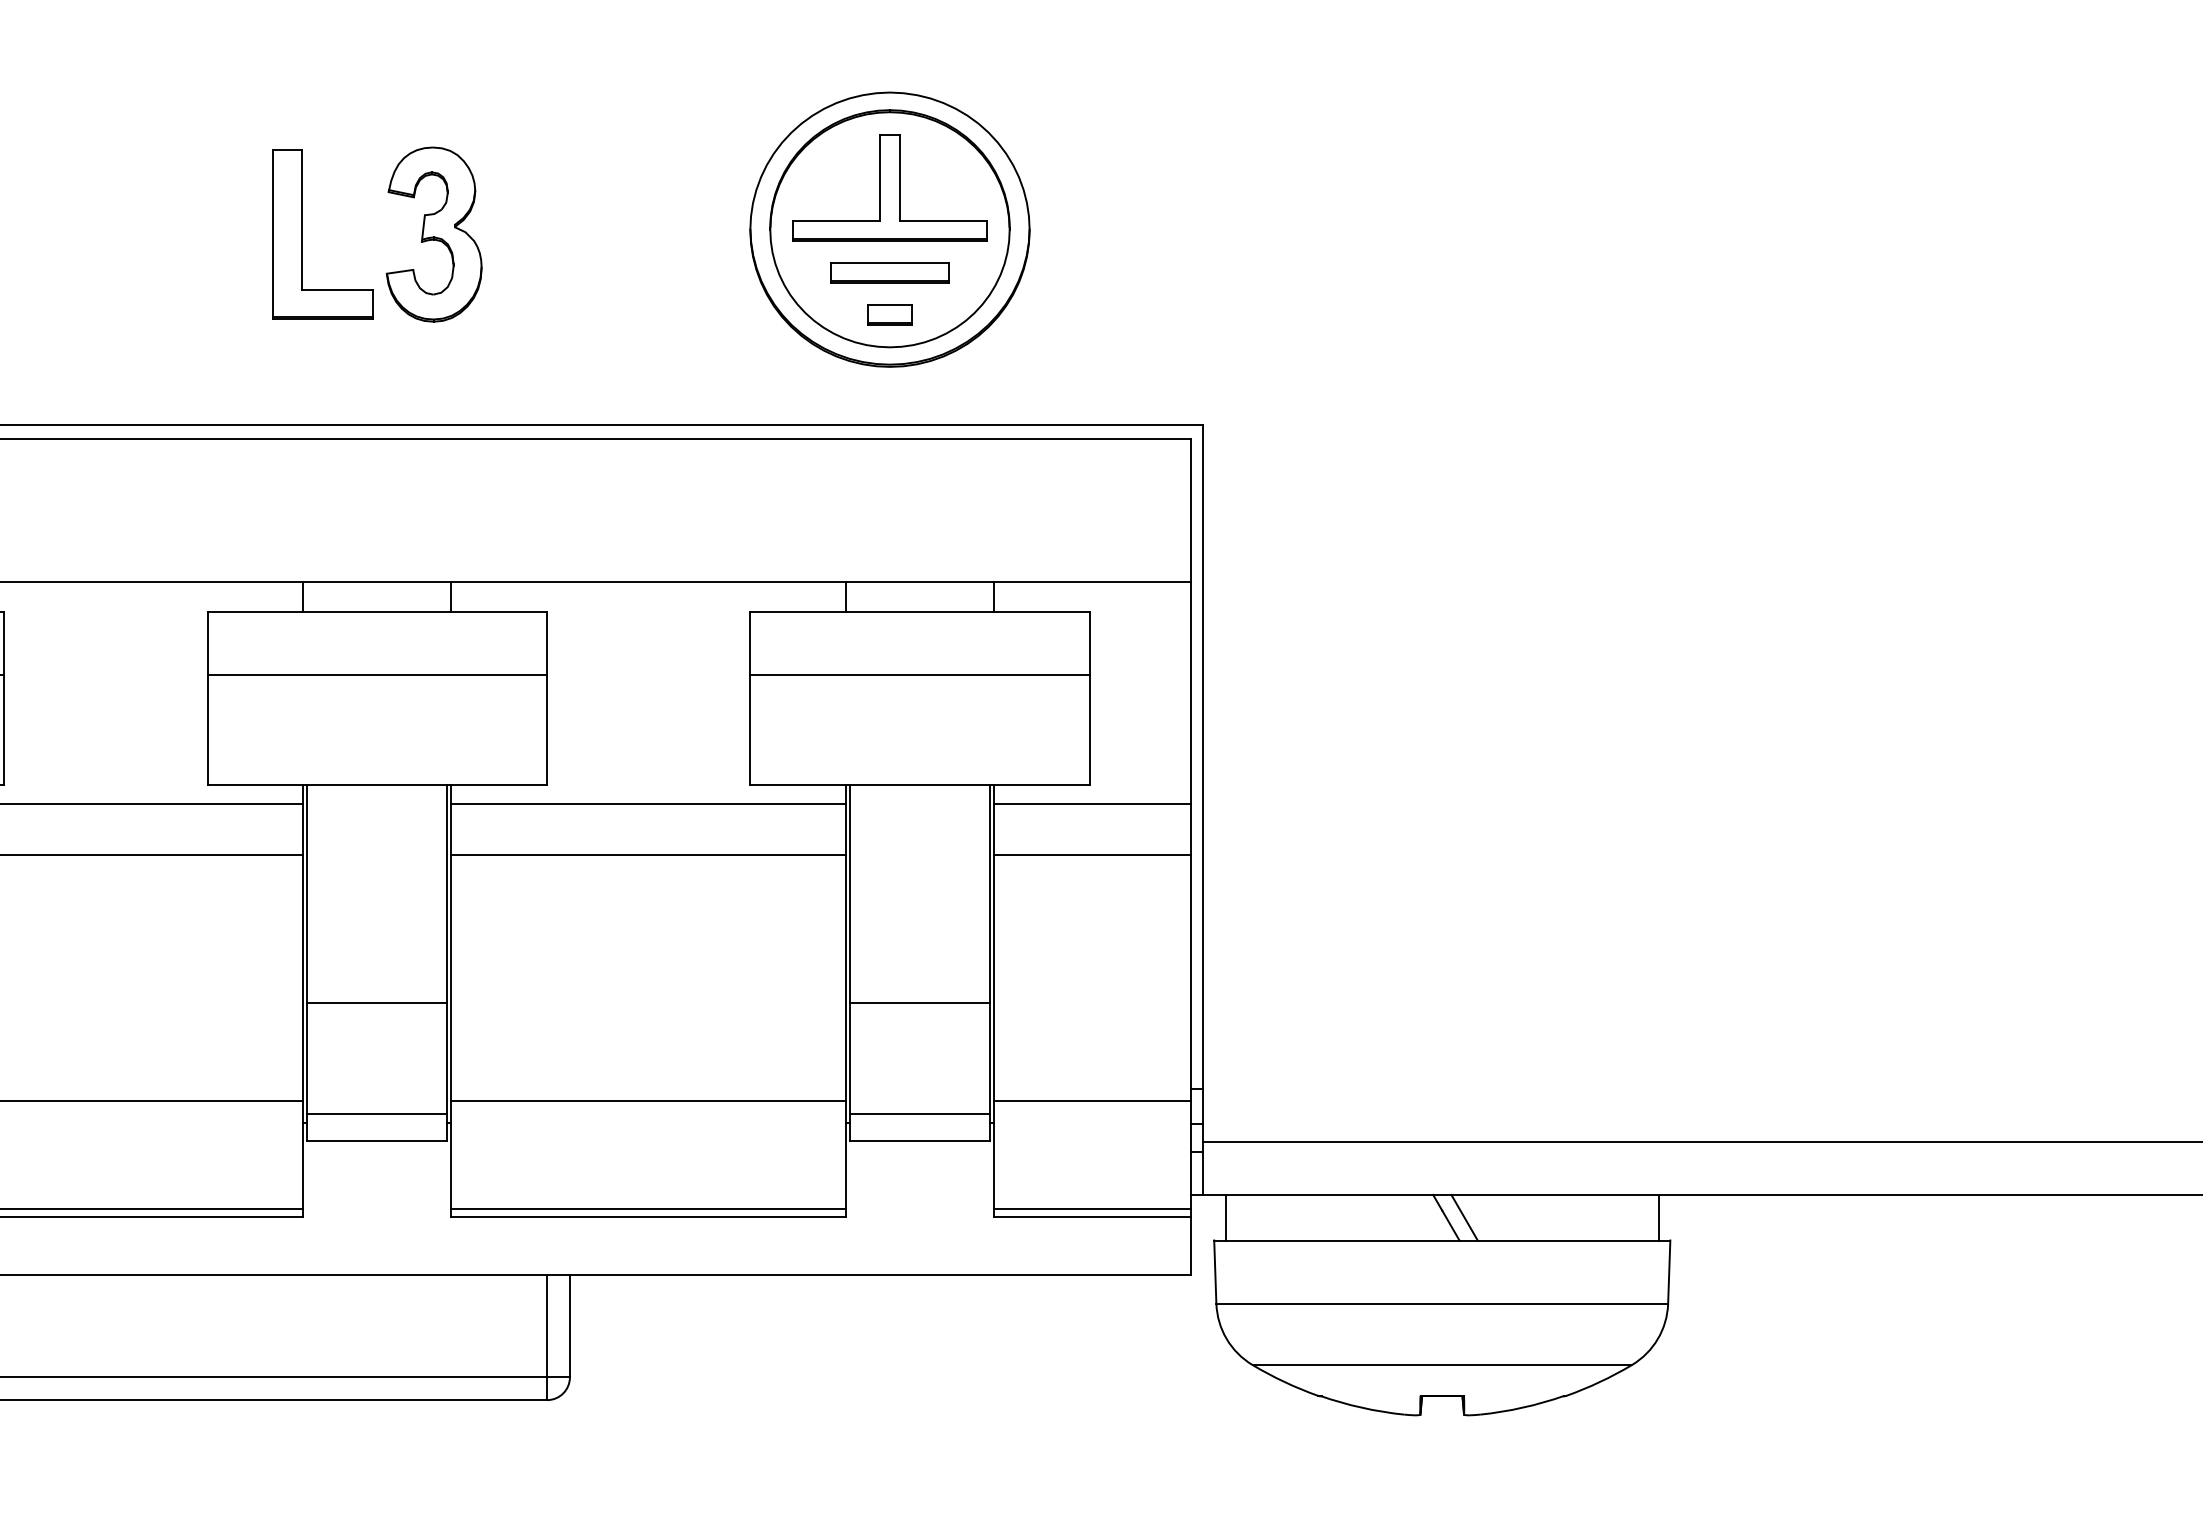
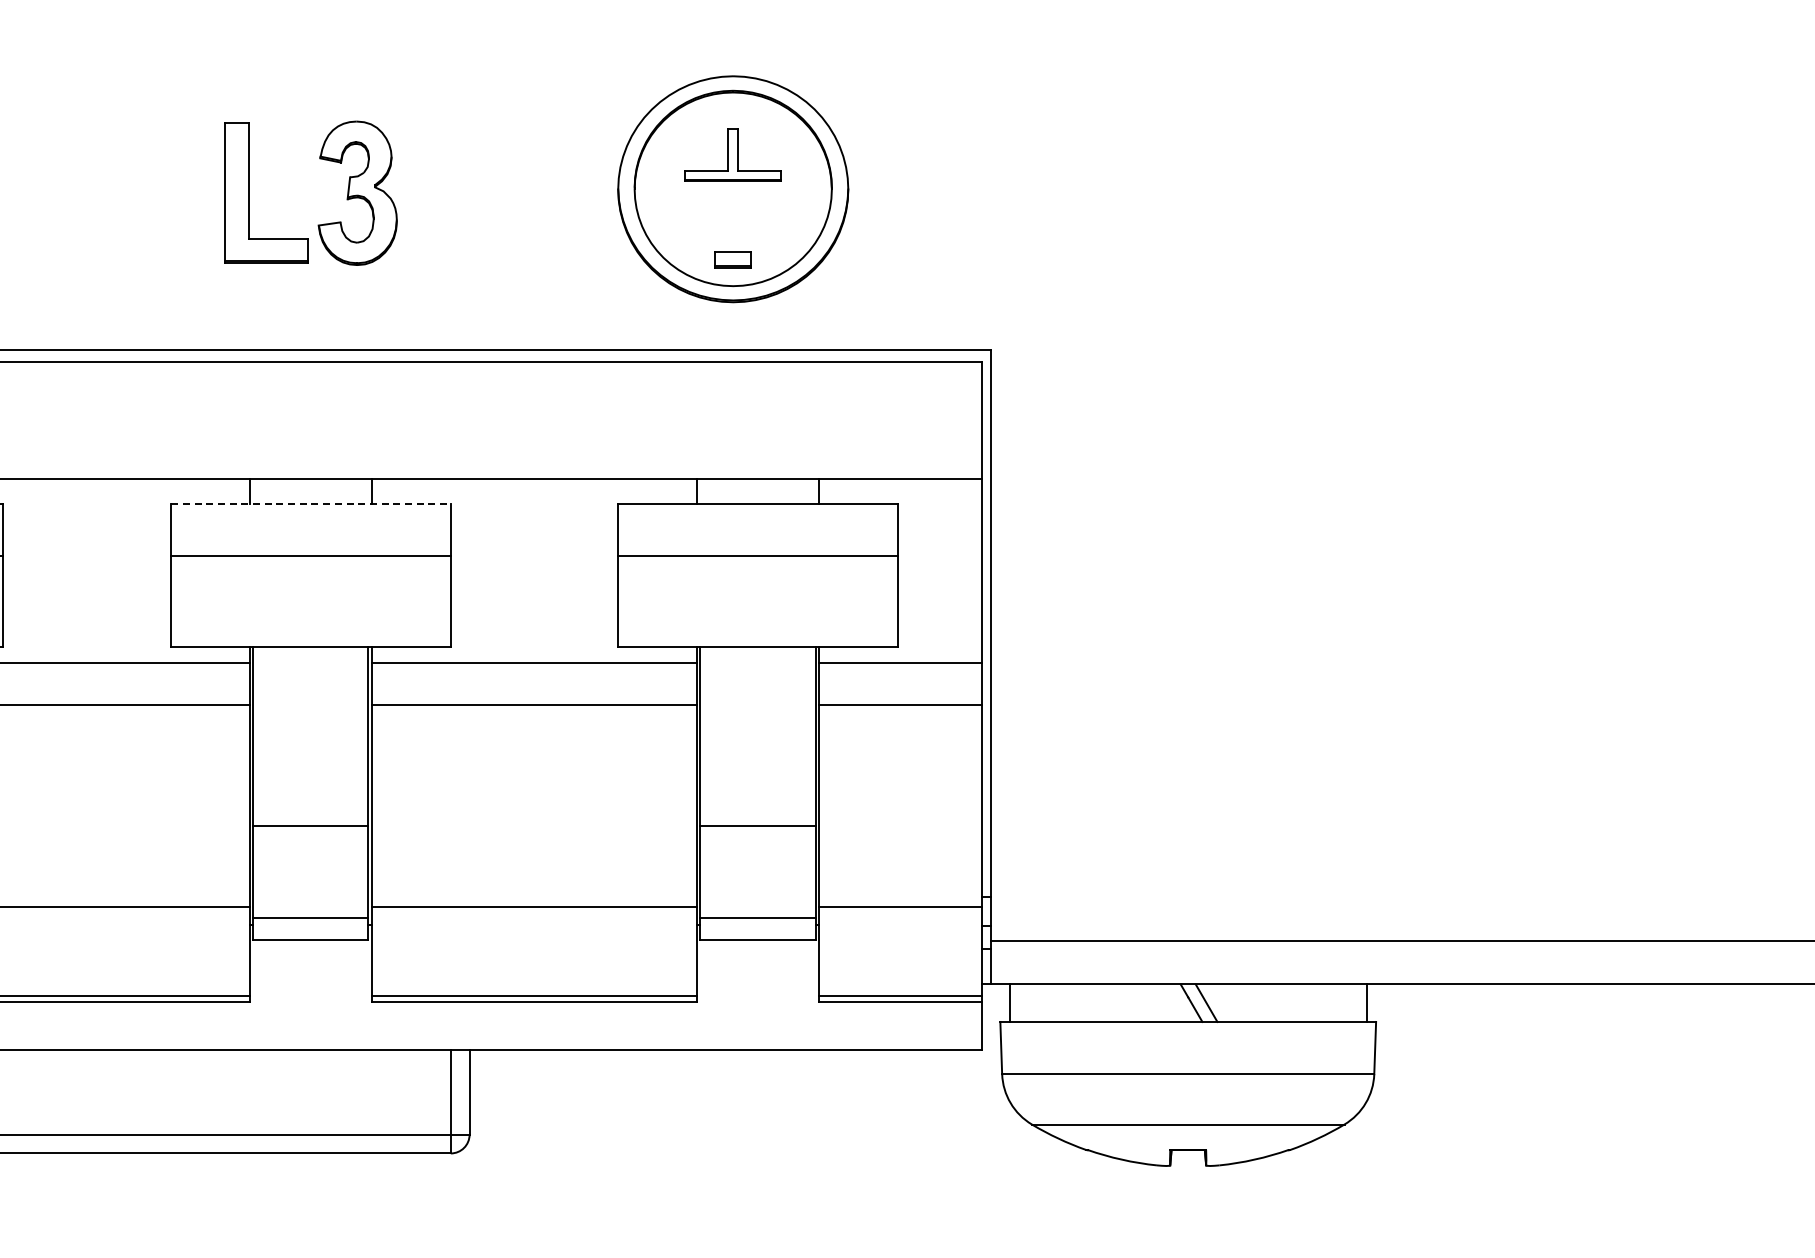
part: (889, 187) -> (732, 154), size x0.6
part: (889, 272) -> (732, 224), removed
line: (376, 612) -> (310, 504), solid -> dashed

